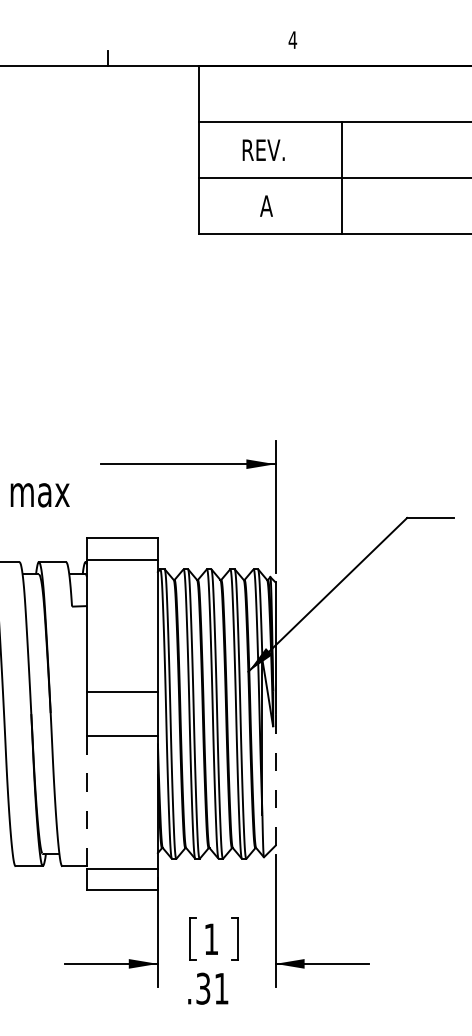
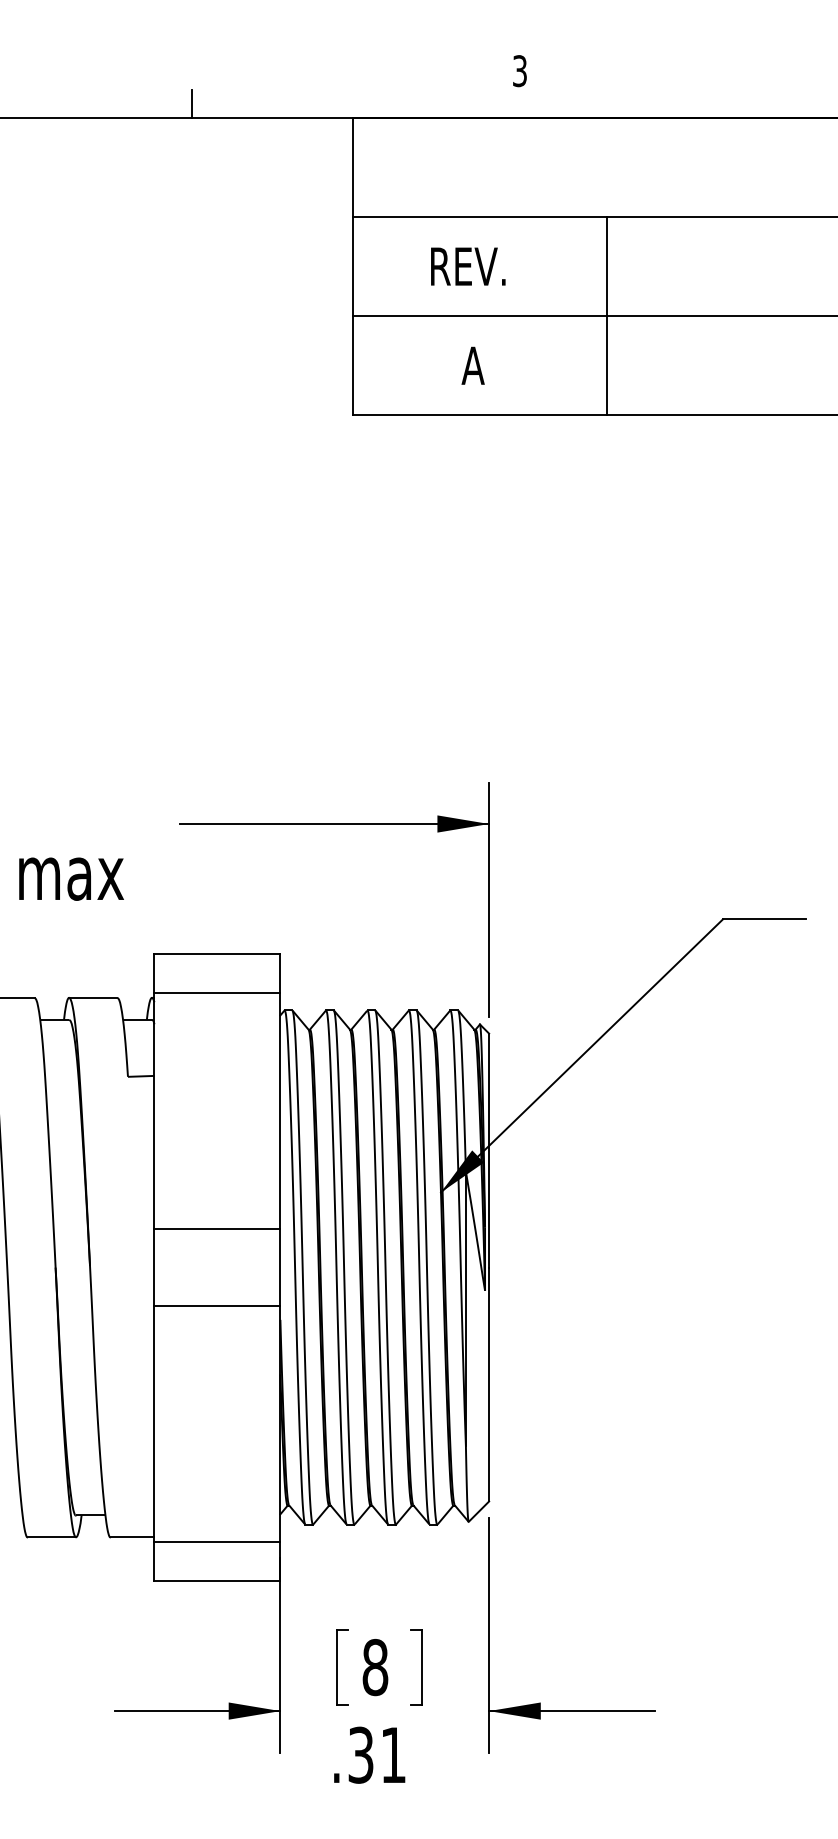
text: (292, 40) -> (519, 71), 4 -> 3
line: (275, 779) -> (489, 1383), dashed -> solid
line: (87, 802) -> (155, 1424), dashed -> solid
text: (211, 939) -> (375, 1667), 1 -> 8

